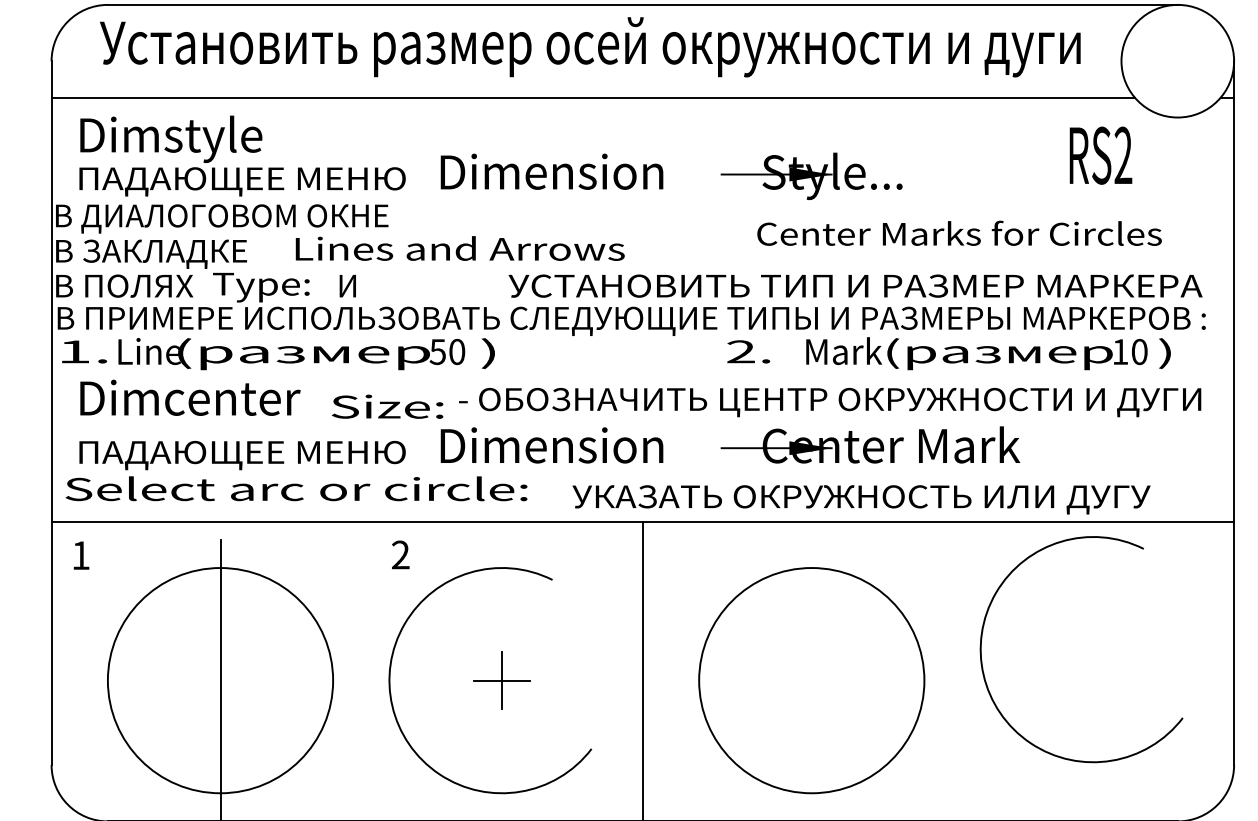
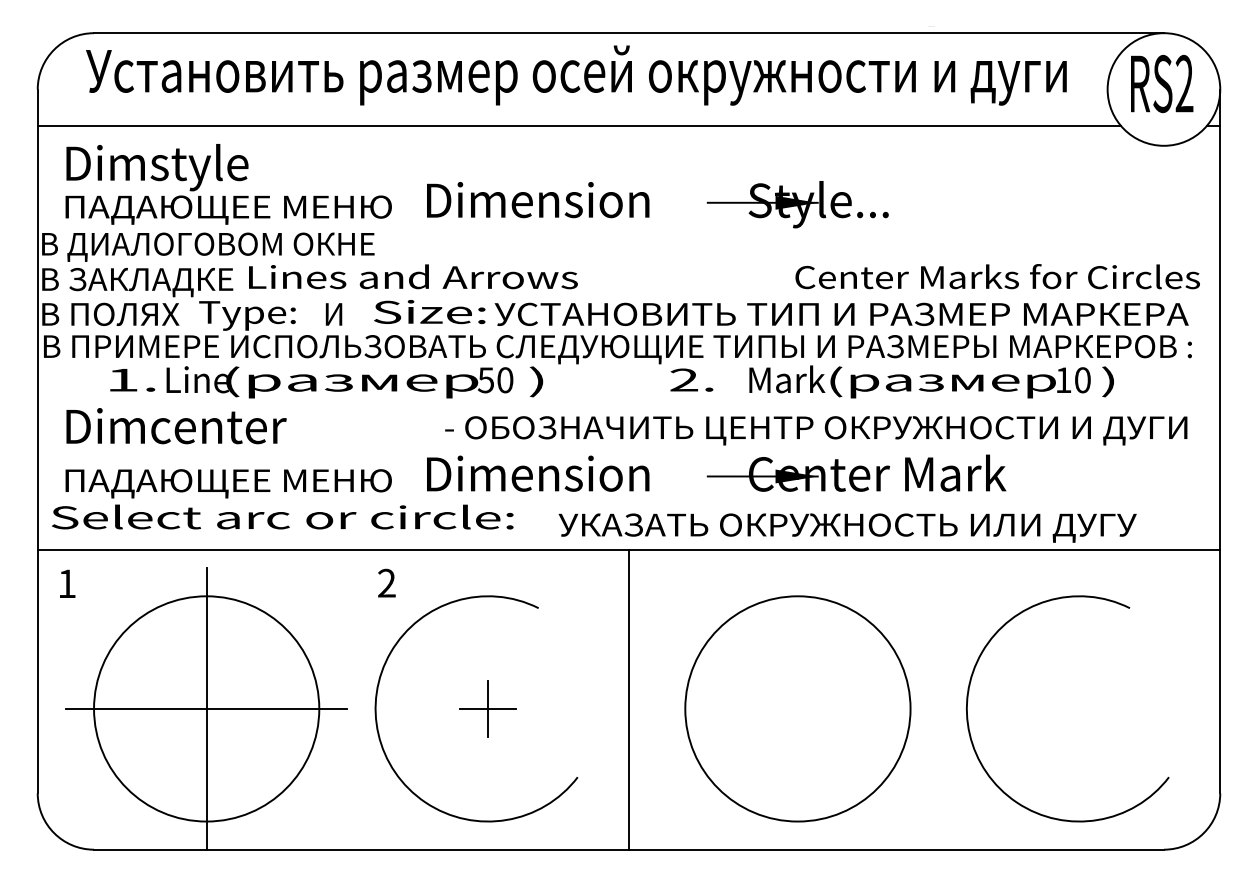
text: (1101, 155) -> (1162, 83), moved
text: (959, 233) -> (997, 276), moved
text: (460, 248) -> (413, 276), moved
text: (948, 353) -> (891, 381), moved
text: (278, 354) -> (326, 382), moved
text: (387, 407) -> (429, 312), moved
arc: (982, 642) -> (968, 701), moved
line: (220, 680) -> (206, 708), added

